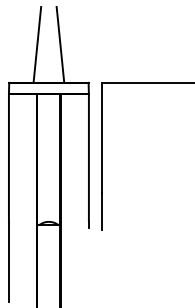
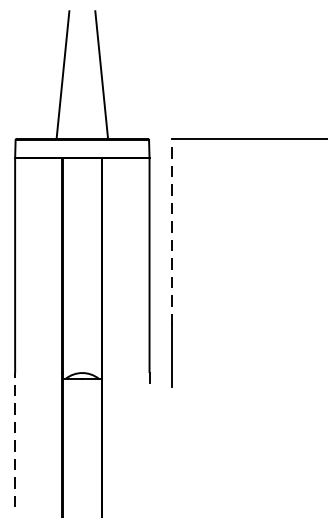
line: (102, 137) -> (172, 231), solid -> dashed
line: (8, 261) -> (14, 439), solid -> dashed

